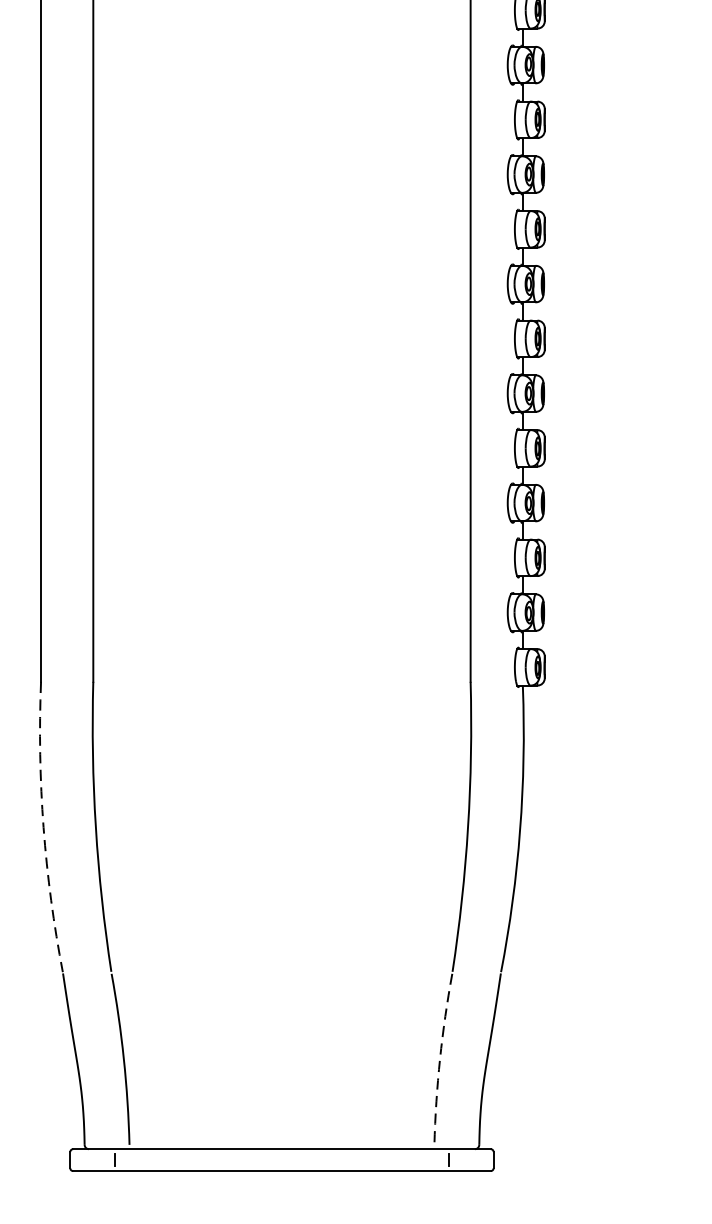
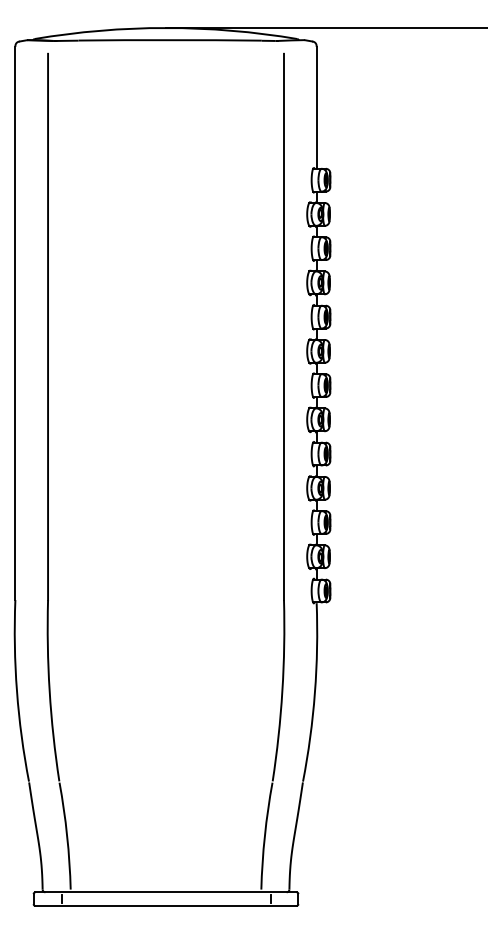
arc: (42, 828) -> (16, 691), dashed -> solid
arc: (439, 1058) -> (264, 835), dashed -> solid

